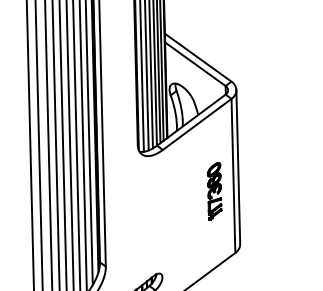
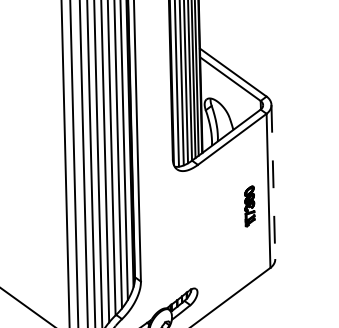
line: (238, 167) -> (273, 182), solid -> dashed
part: (214, 191) -> (249, 206), size x0.7

